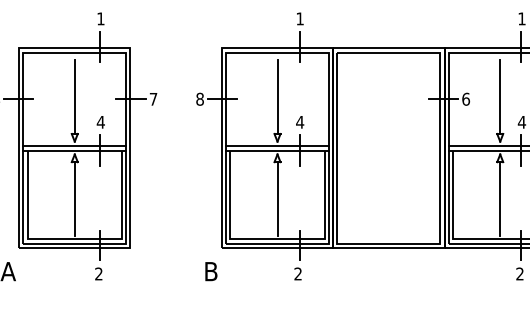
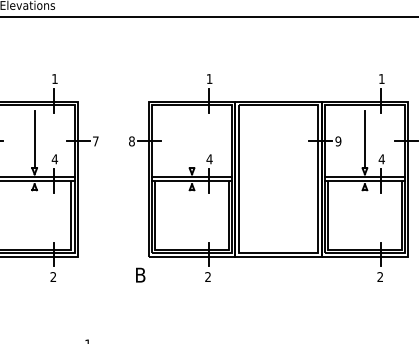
line: (278, 96) -> (192, 139), removed
text: (466, 99) -> (338, 141), 6 -> 9
line: (74, 198) -> (34, 218), removed
line: (278, 198) -> (192, 218), removed
line: (499, 198) -> (364, 218), removed

